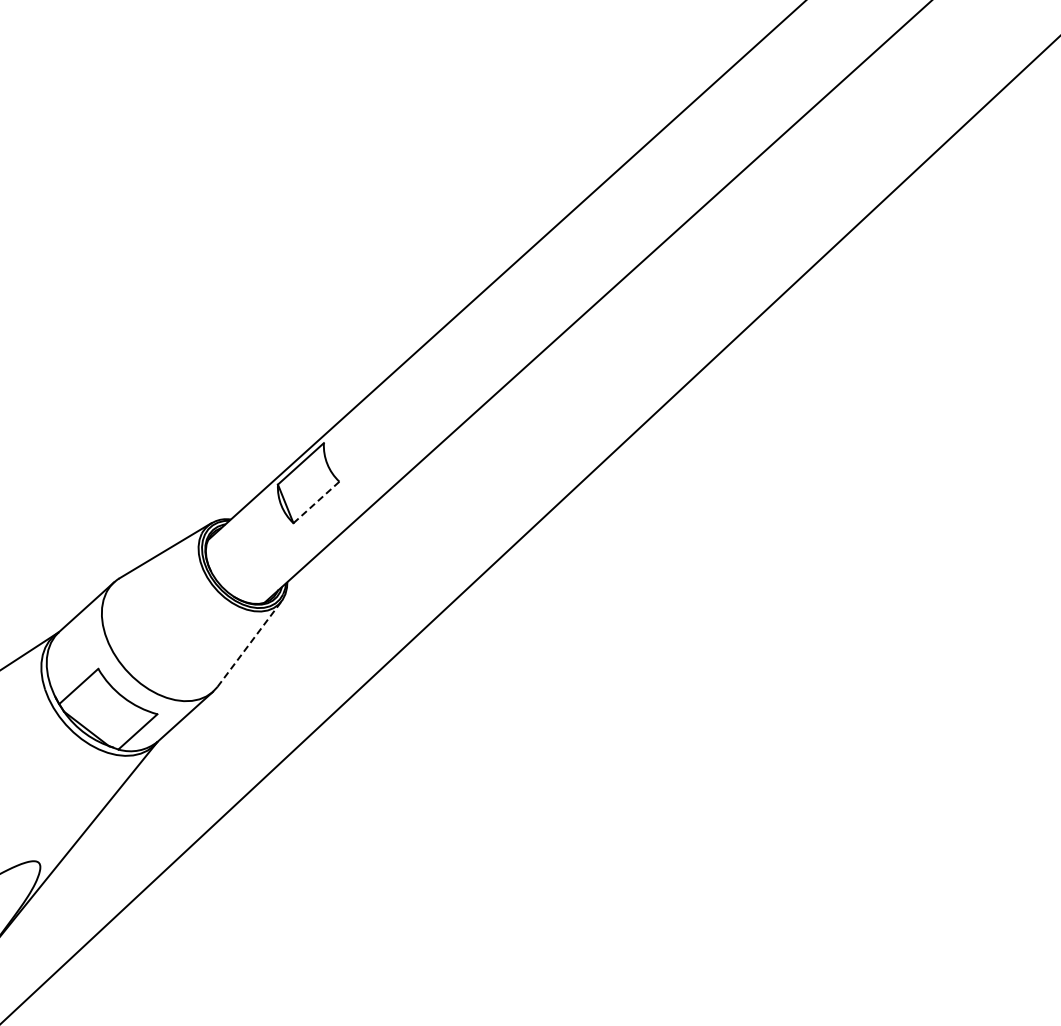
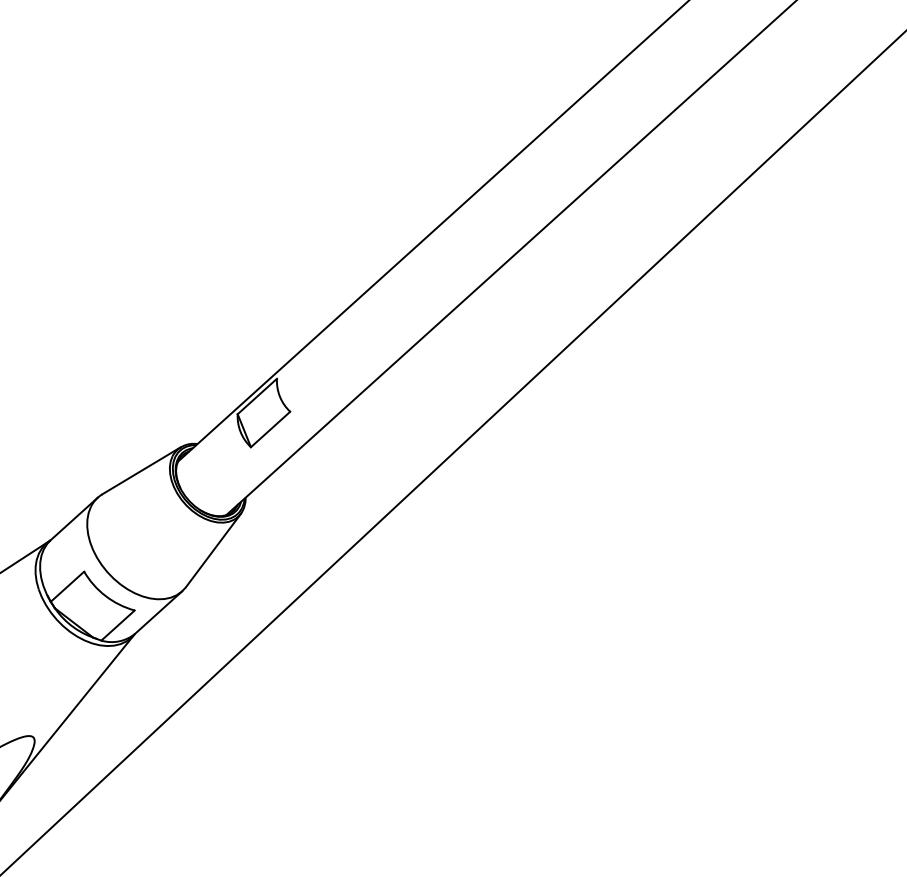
line: (316, 502) -> (270, 429), dashed -> solid
line: (249, 643) -> (213, 550), dashed -> solid

